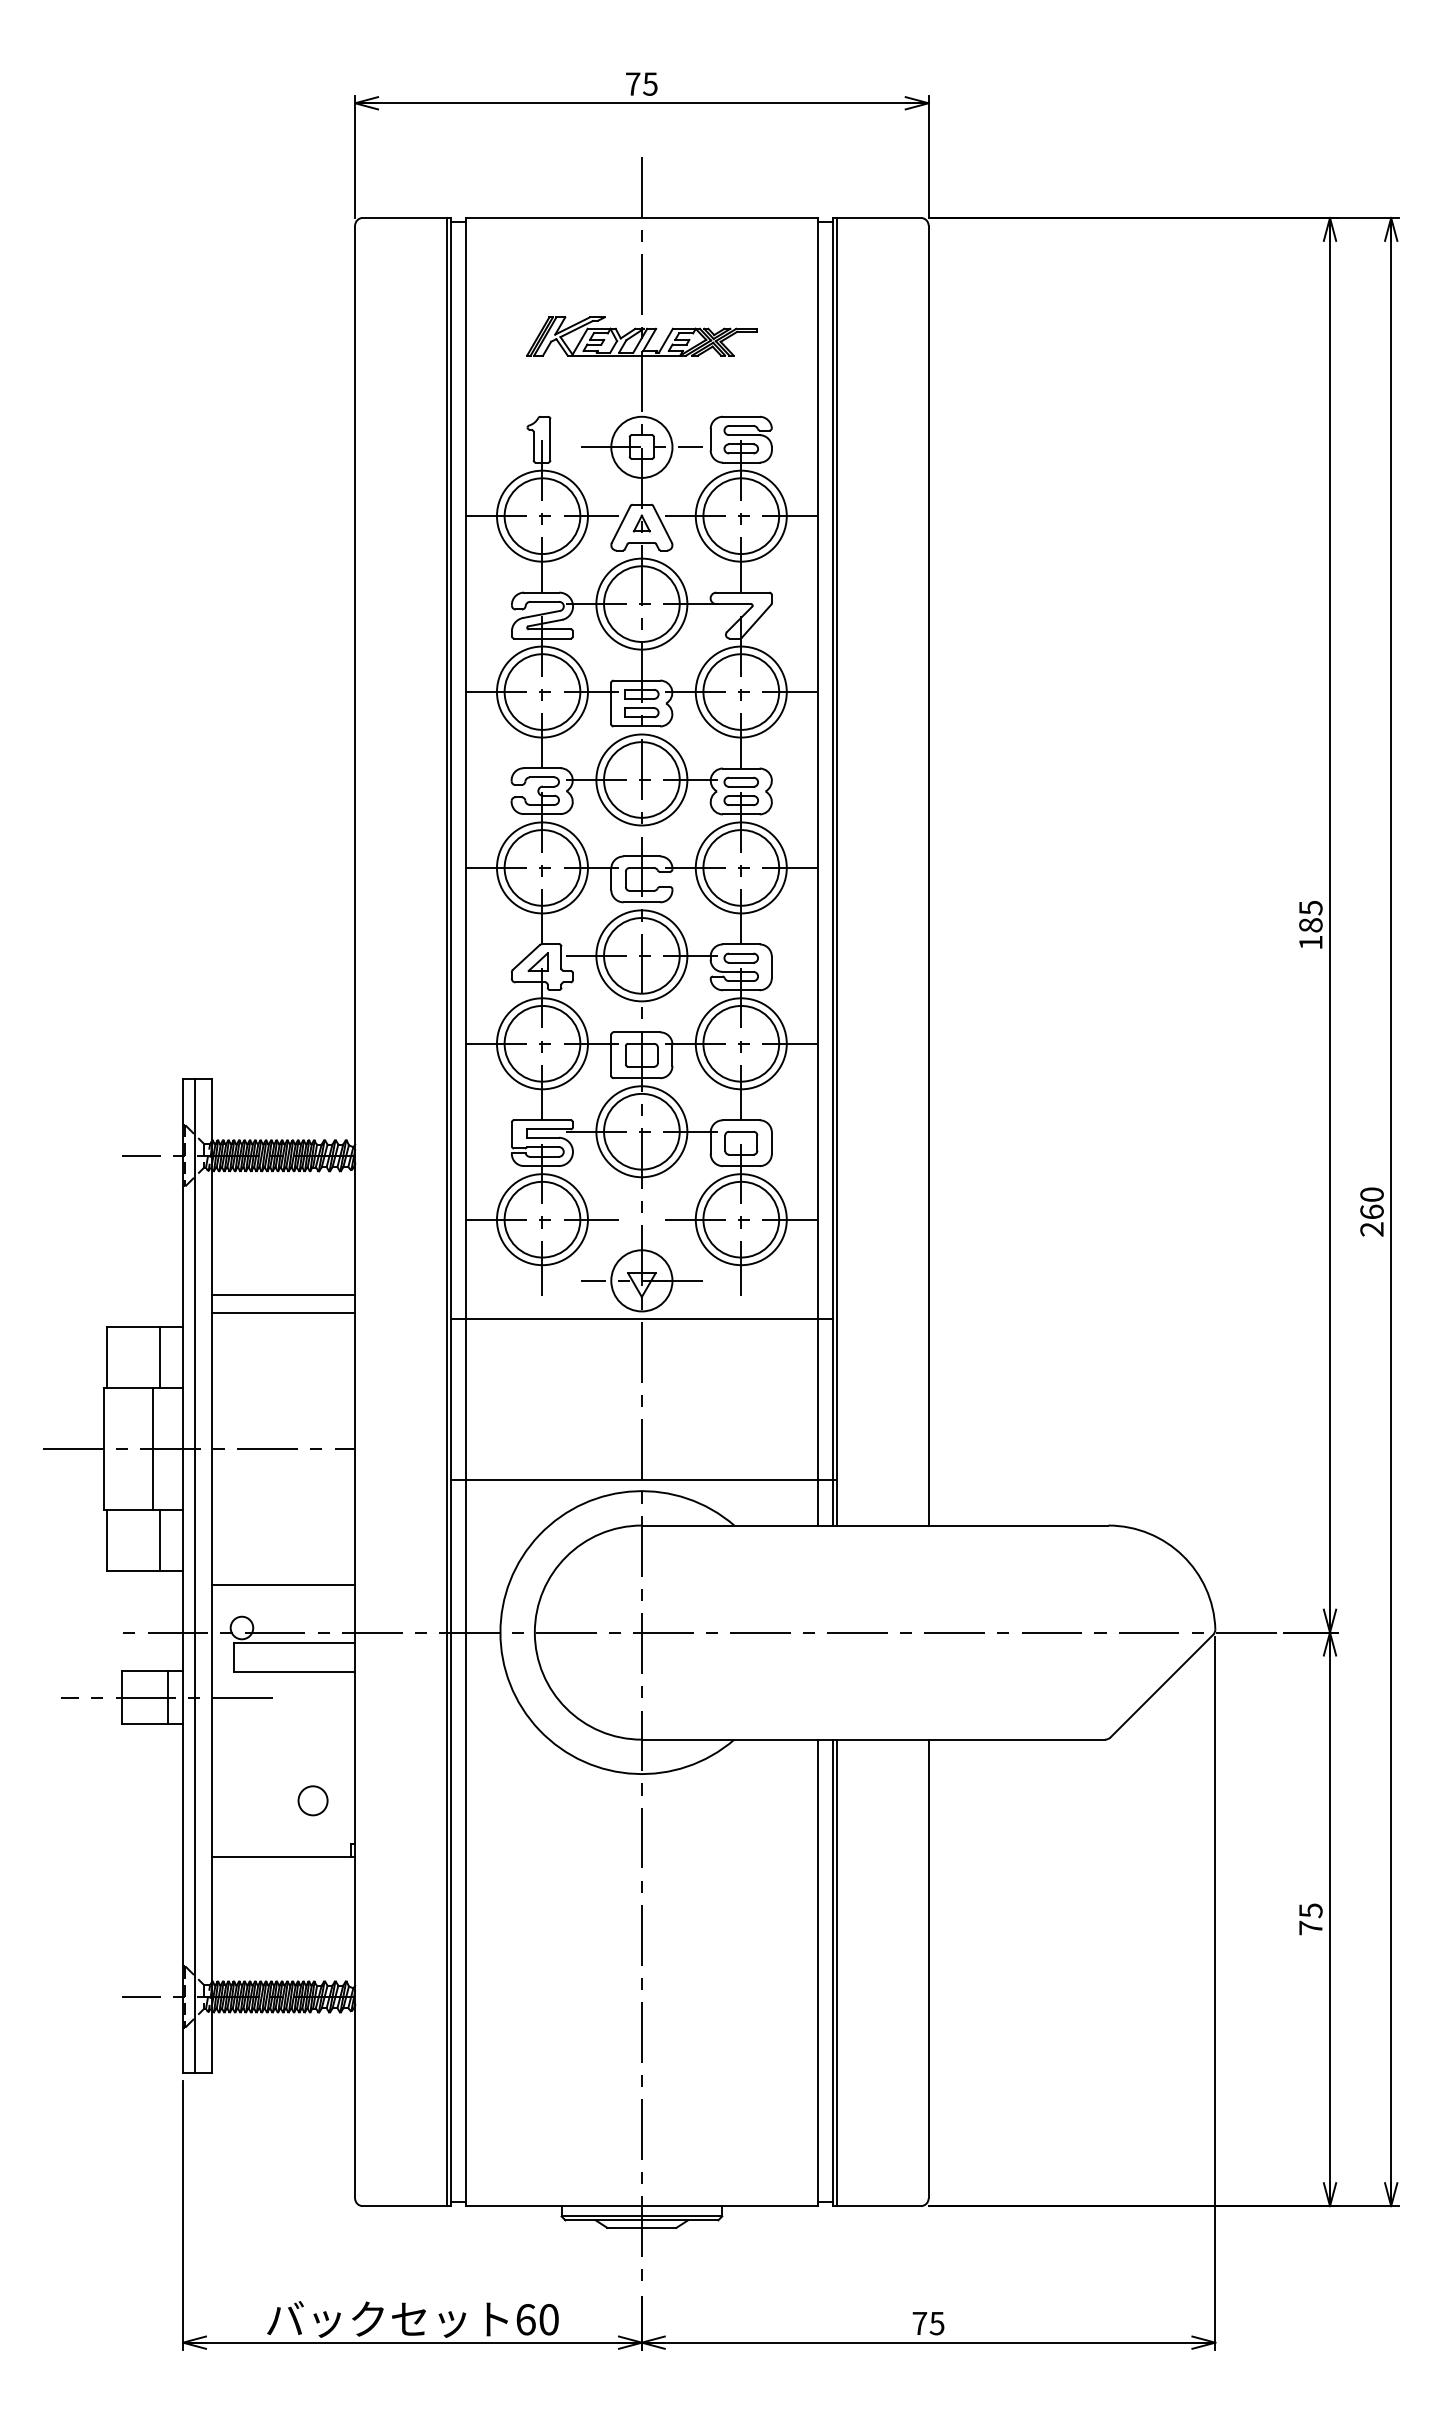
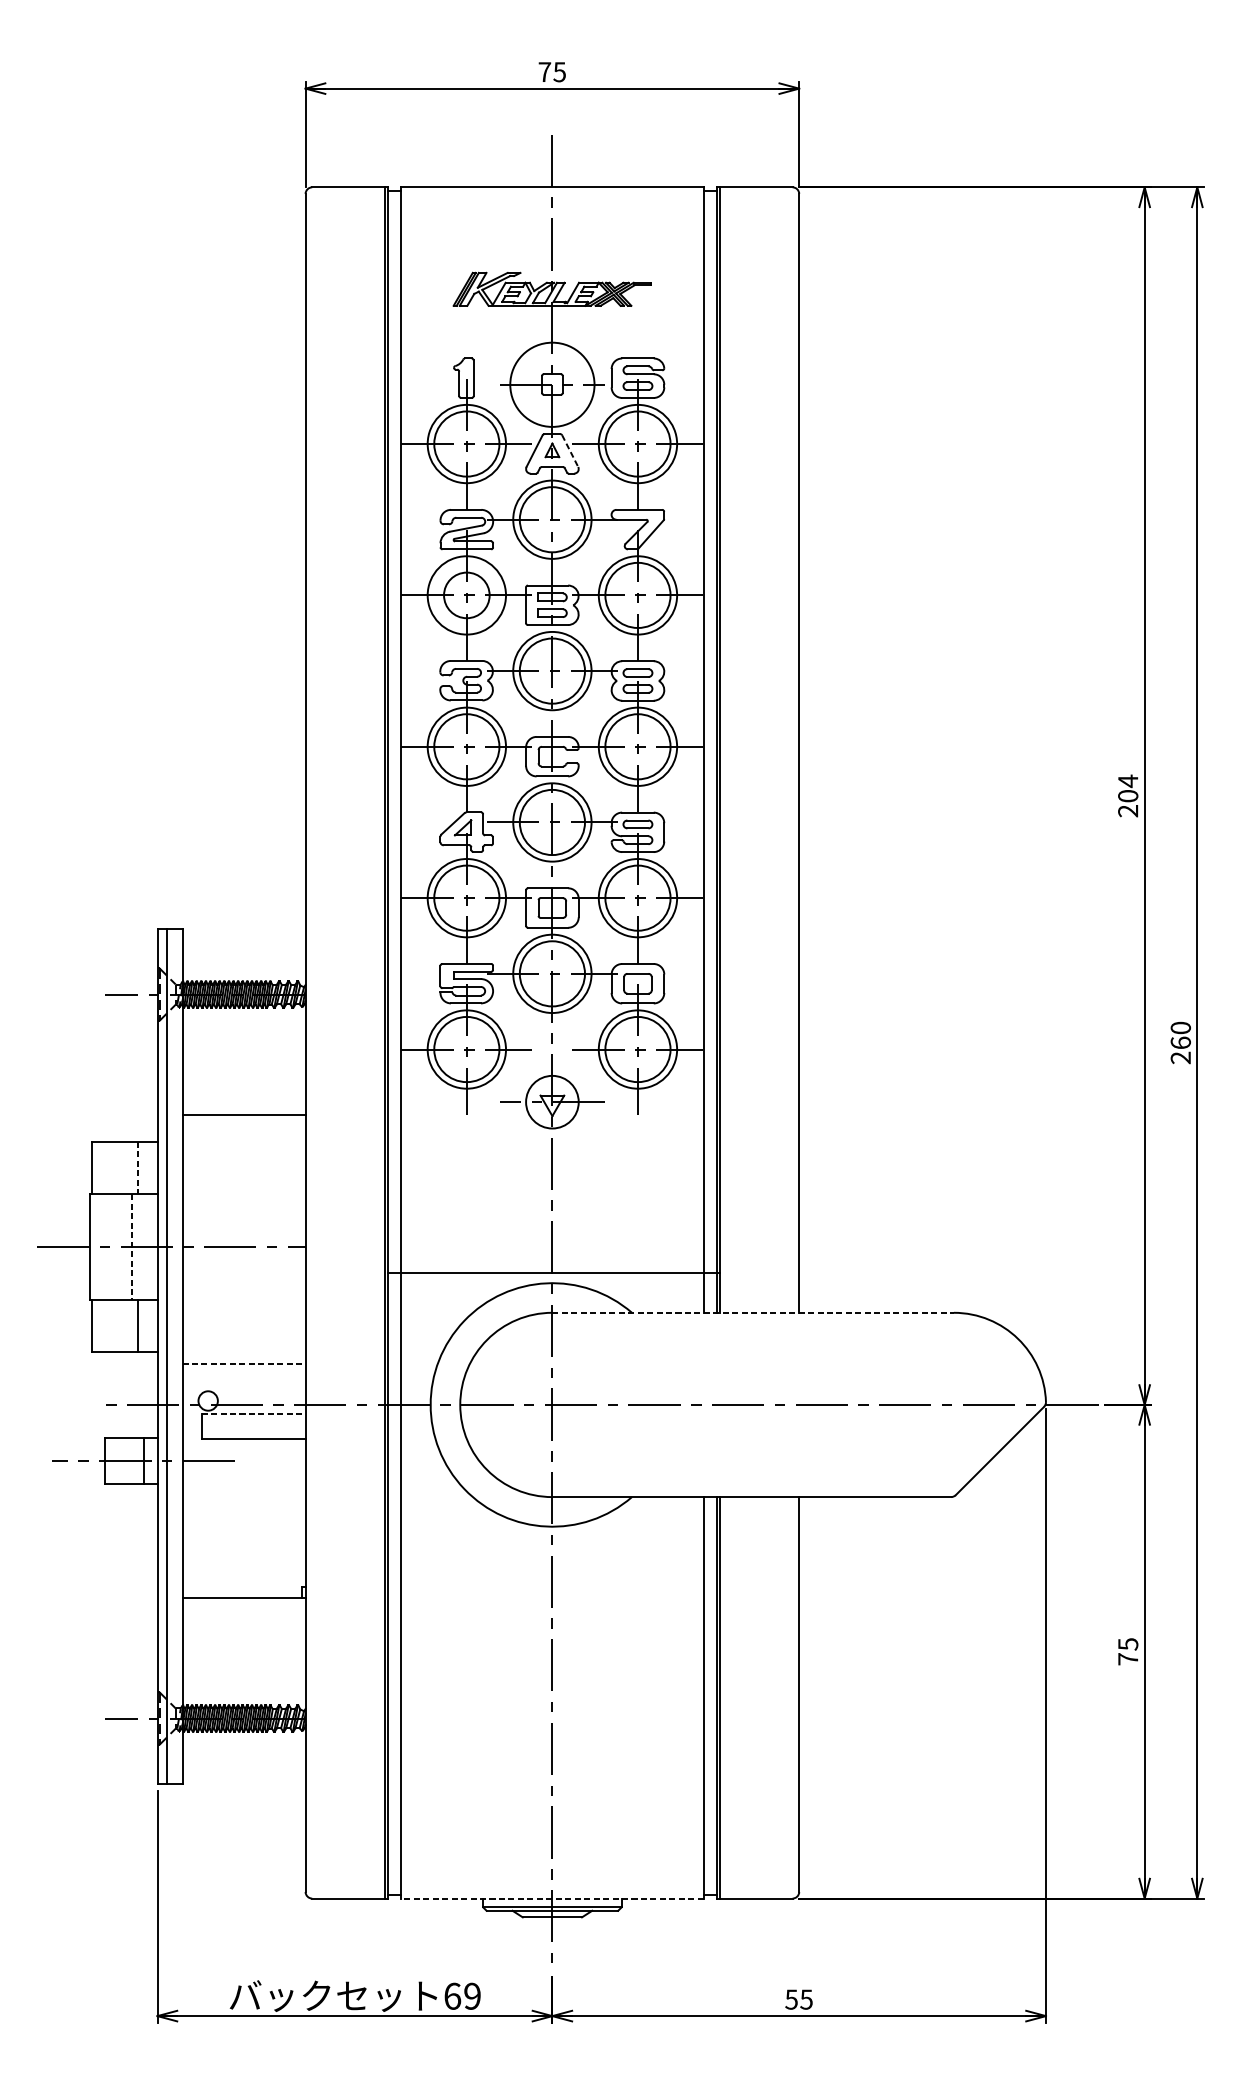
circle: (641, 446) -> (552, 384), size x1.6
line: (662, 524) -> (570, 451), solid -> dashed
circle: (542, 691) -> (466, 594), size x0.7
text: (1310, 924) -> (1127, 795), 185 -> 204
line: (283, 1312) -> (243, 1129), removed
line: (641, 1319) -> (552, 1135), removed
line: (160, 1357) -> (138, 1168), solid -> dashed
line: (153, 1449) -> (132, 1247), solid -> dashed
line: (875, 1525) -> (753, 1312), solid -> dashed
line: (284, 1585) -> (244, 1364), solid -> dashed
line: (295, 1643) -> (254, 1414), solid -> dashed
circle: (312, 1800) -> (268, 1549), removed
line: (641, 2206) -> (552, 1898), solid -> dashed
text: (548, 2319) -> (472, 1996), 60 -> 69
text: (919, 2323) -> (791, 1999), 75 -> 55

